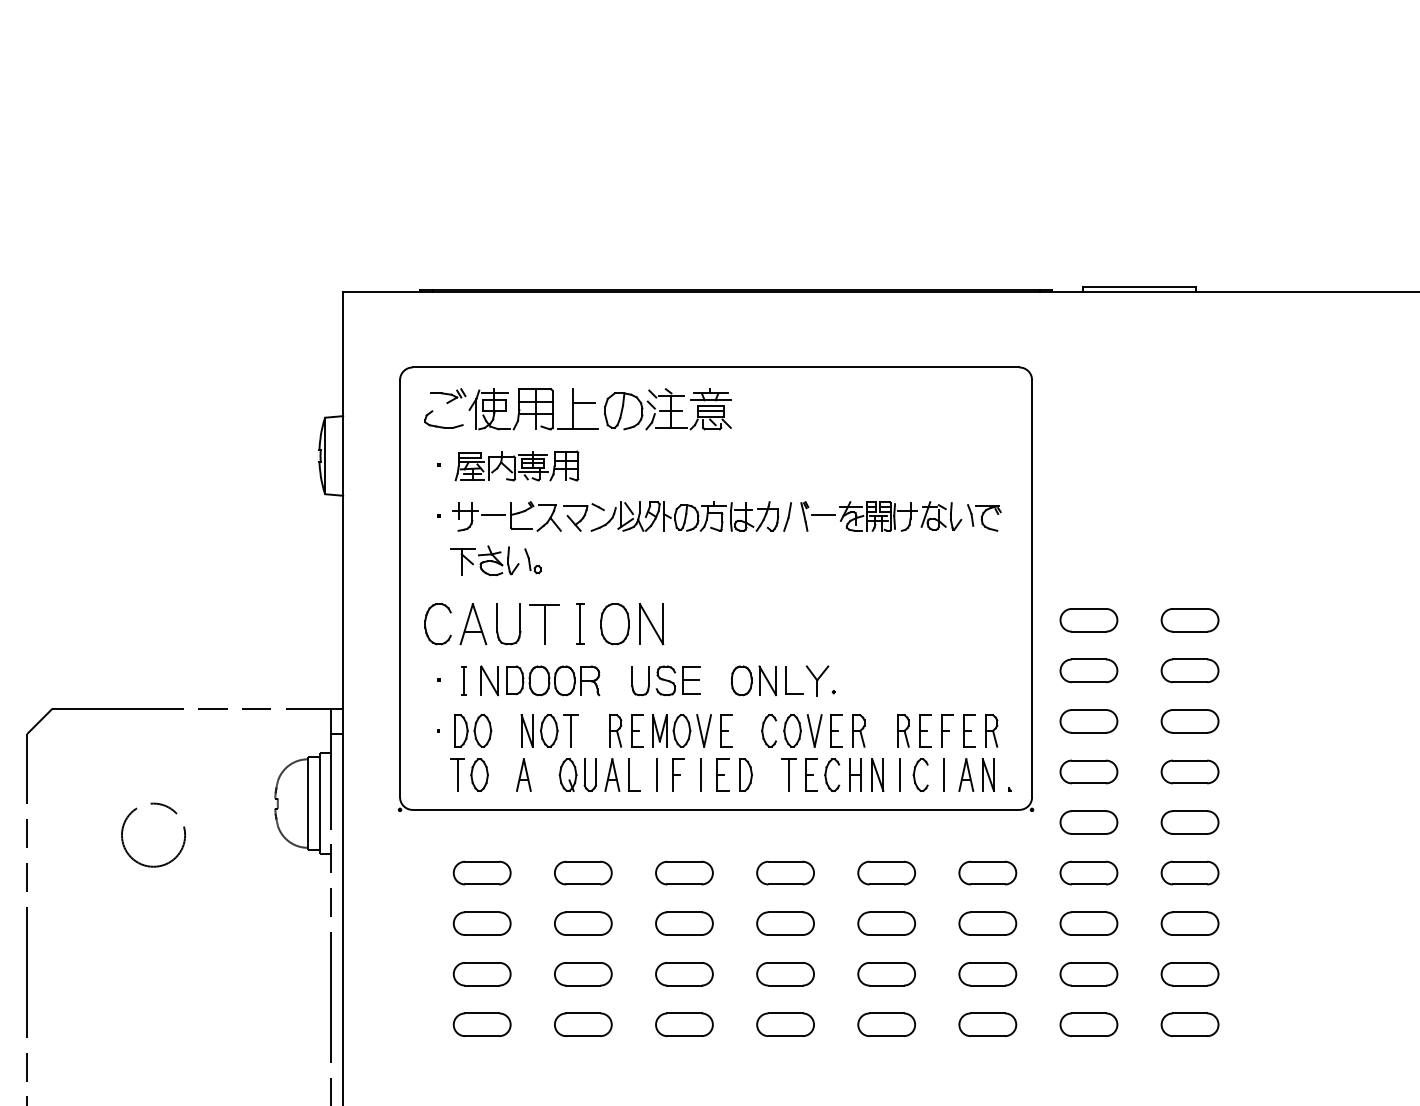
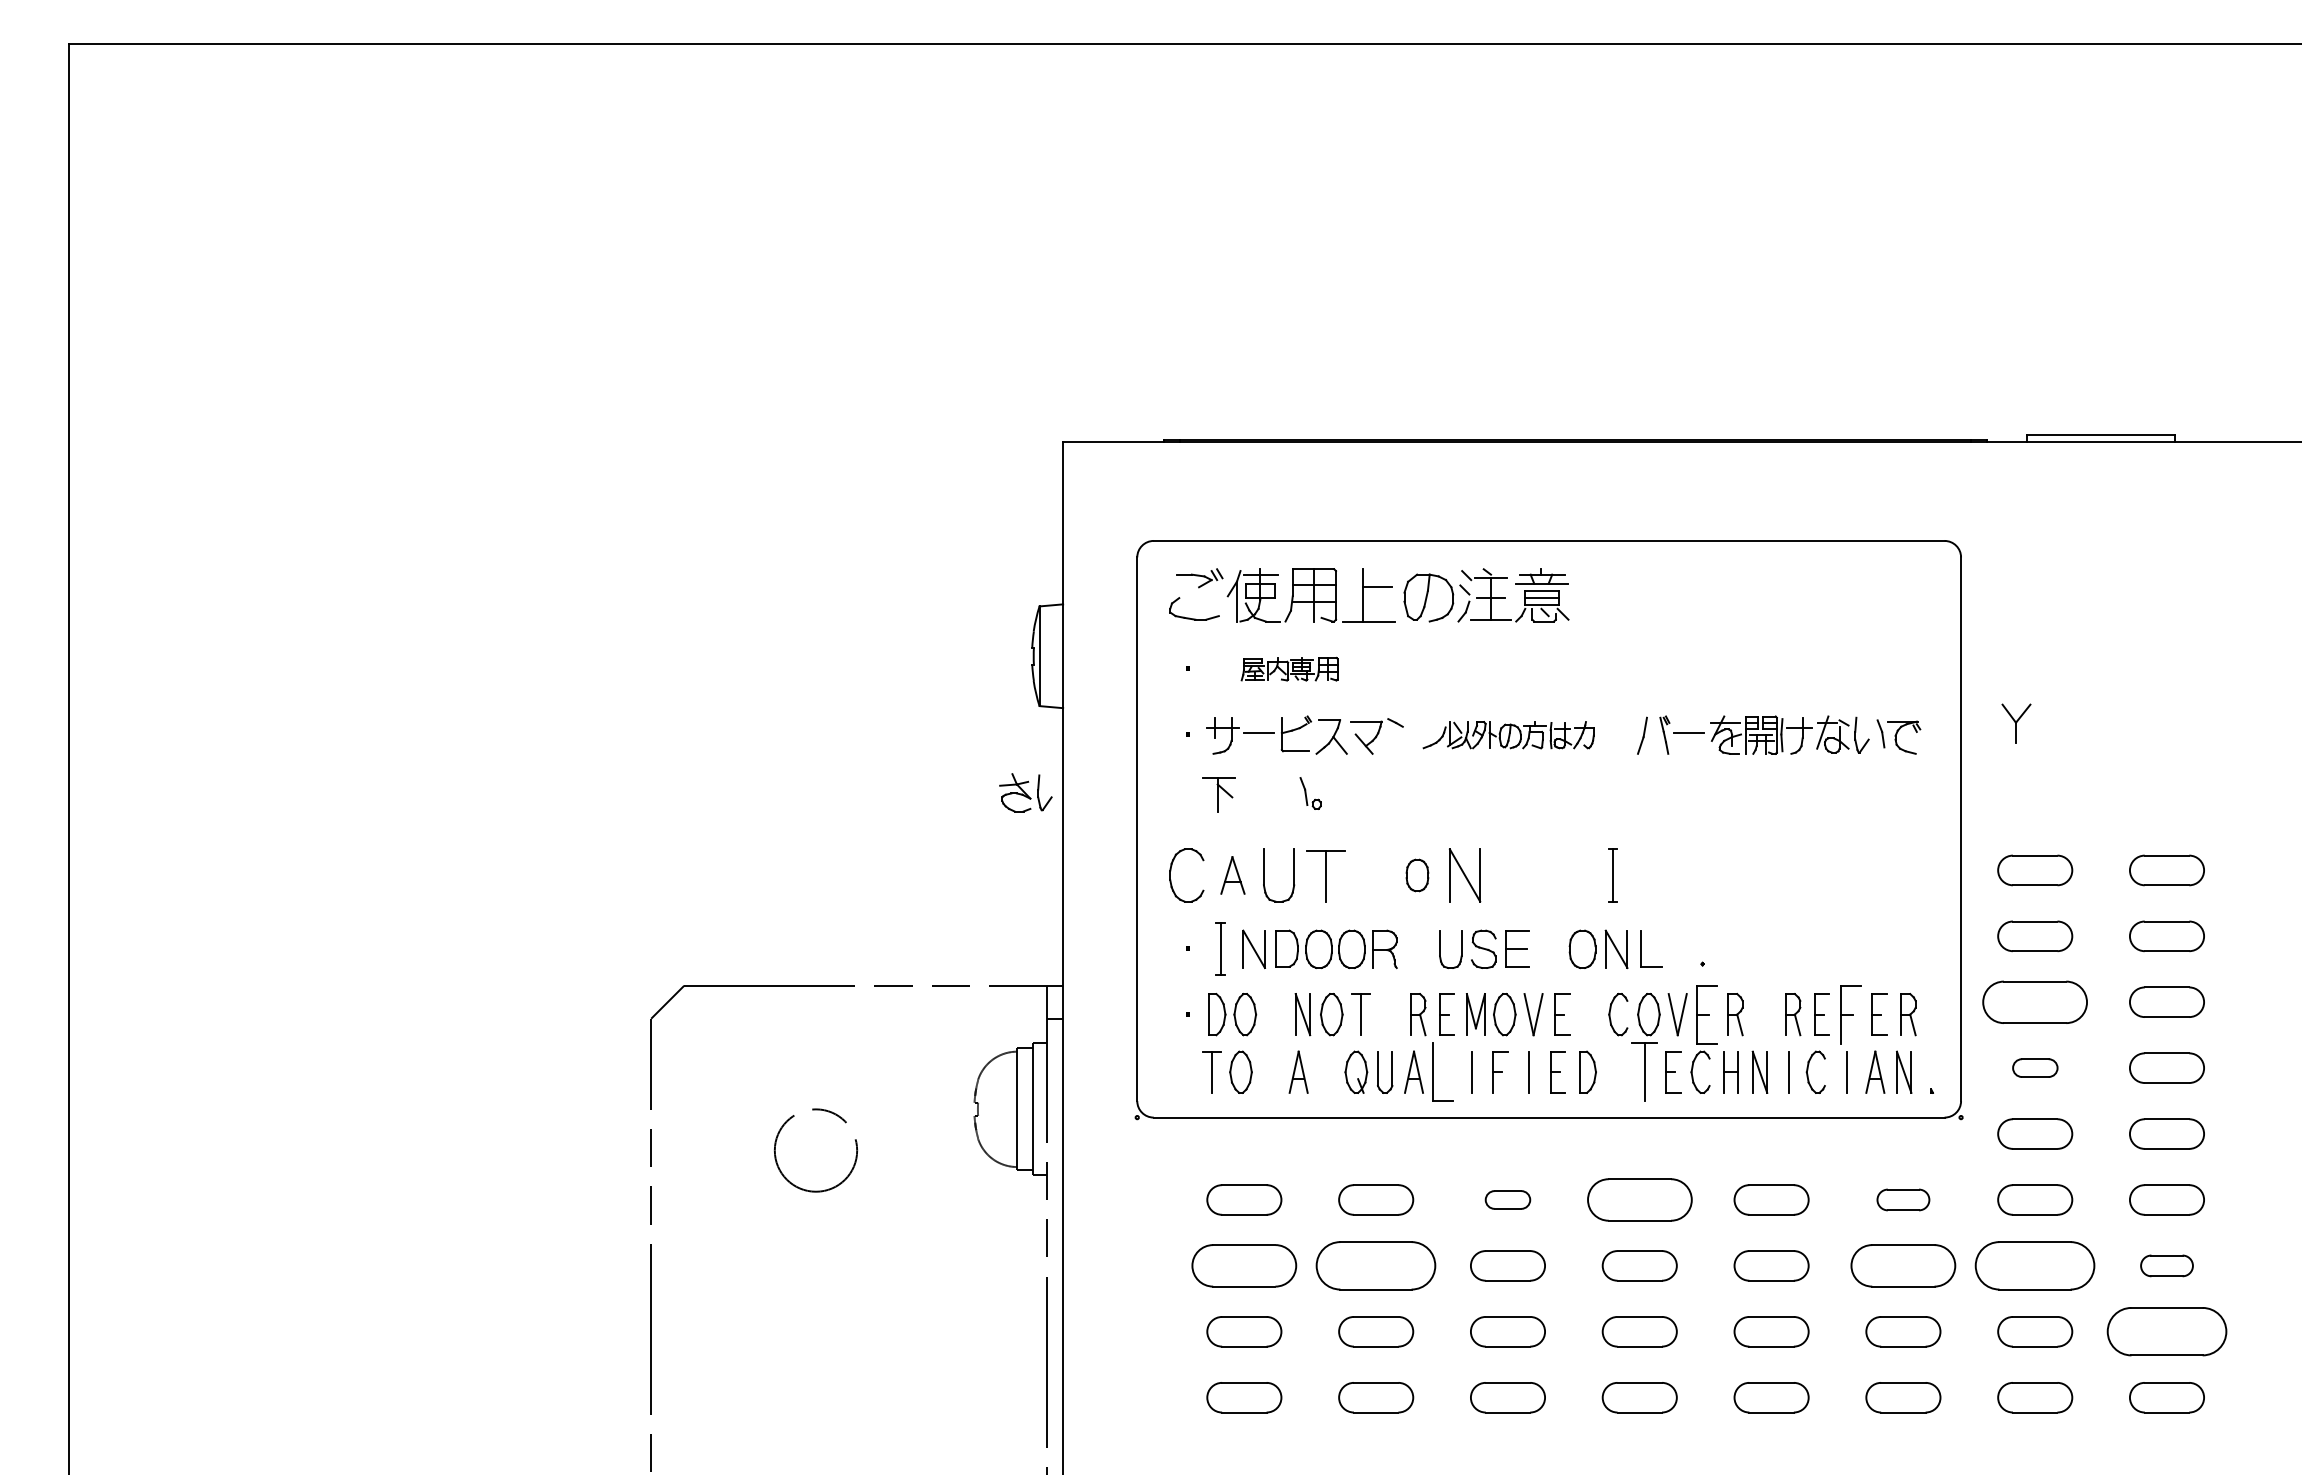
part: (516, 465) -> (1289, 668), size x0.6
part: (684, 515) -> (1508, 734), size x0.7
part: (498, 560) -> (1025, 792), moved
part: (473, 624) -> (1232, 875), size x0.7
part: (579, 624) -> (1612, 875), moved
part: (615, 624) -> (1417, 875), size x0.6
part: (463, 680) -> (1220, 949), size x1.4
part: (817, 680) -> (2016, 723), moved
part: (1089, 720) -> (2035, 1001), size x1.4
part: (836, 730) -> (1706, 1014), size x1.4
part: (947, 730) -> (1850, 1014), size x1.4
part: (1089, 771) -> (2035, 1067), size x0.6
part: (634, 775) -> (1442, 1072), size x1.4
part: (789, 775) -> (1644, 1072), size x1.4
part: (684, 872) -> (1507, 1199), size x0.6
part: (785, 872) -> (1639, 1199), size x1.4
part: (987, 872) -> (1903, 1199), size x0.7
part: (482, 923) -> (1244, 1265), size x1.4
part: (583, 923) -> (1376, 1265), size x1.6
part: (987, 923) -> (1903, 1265), size x1.4
part: (1089, 923) -> (2035, 1265), size x1.6
part: (1189, 923) -> (2166, 1265), size x0.7
part: (1189, 974) -> (2166, 1331), size x1.6

